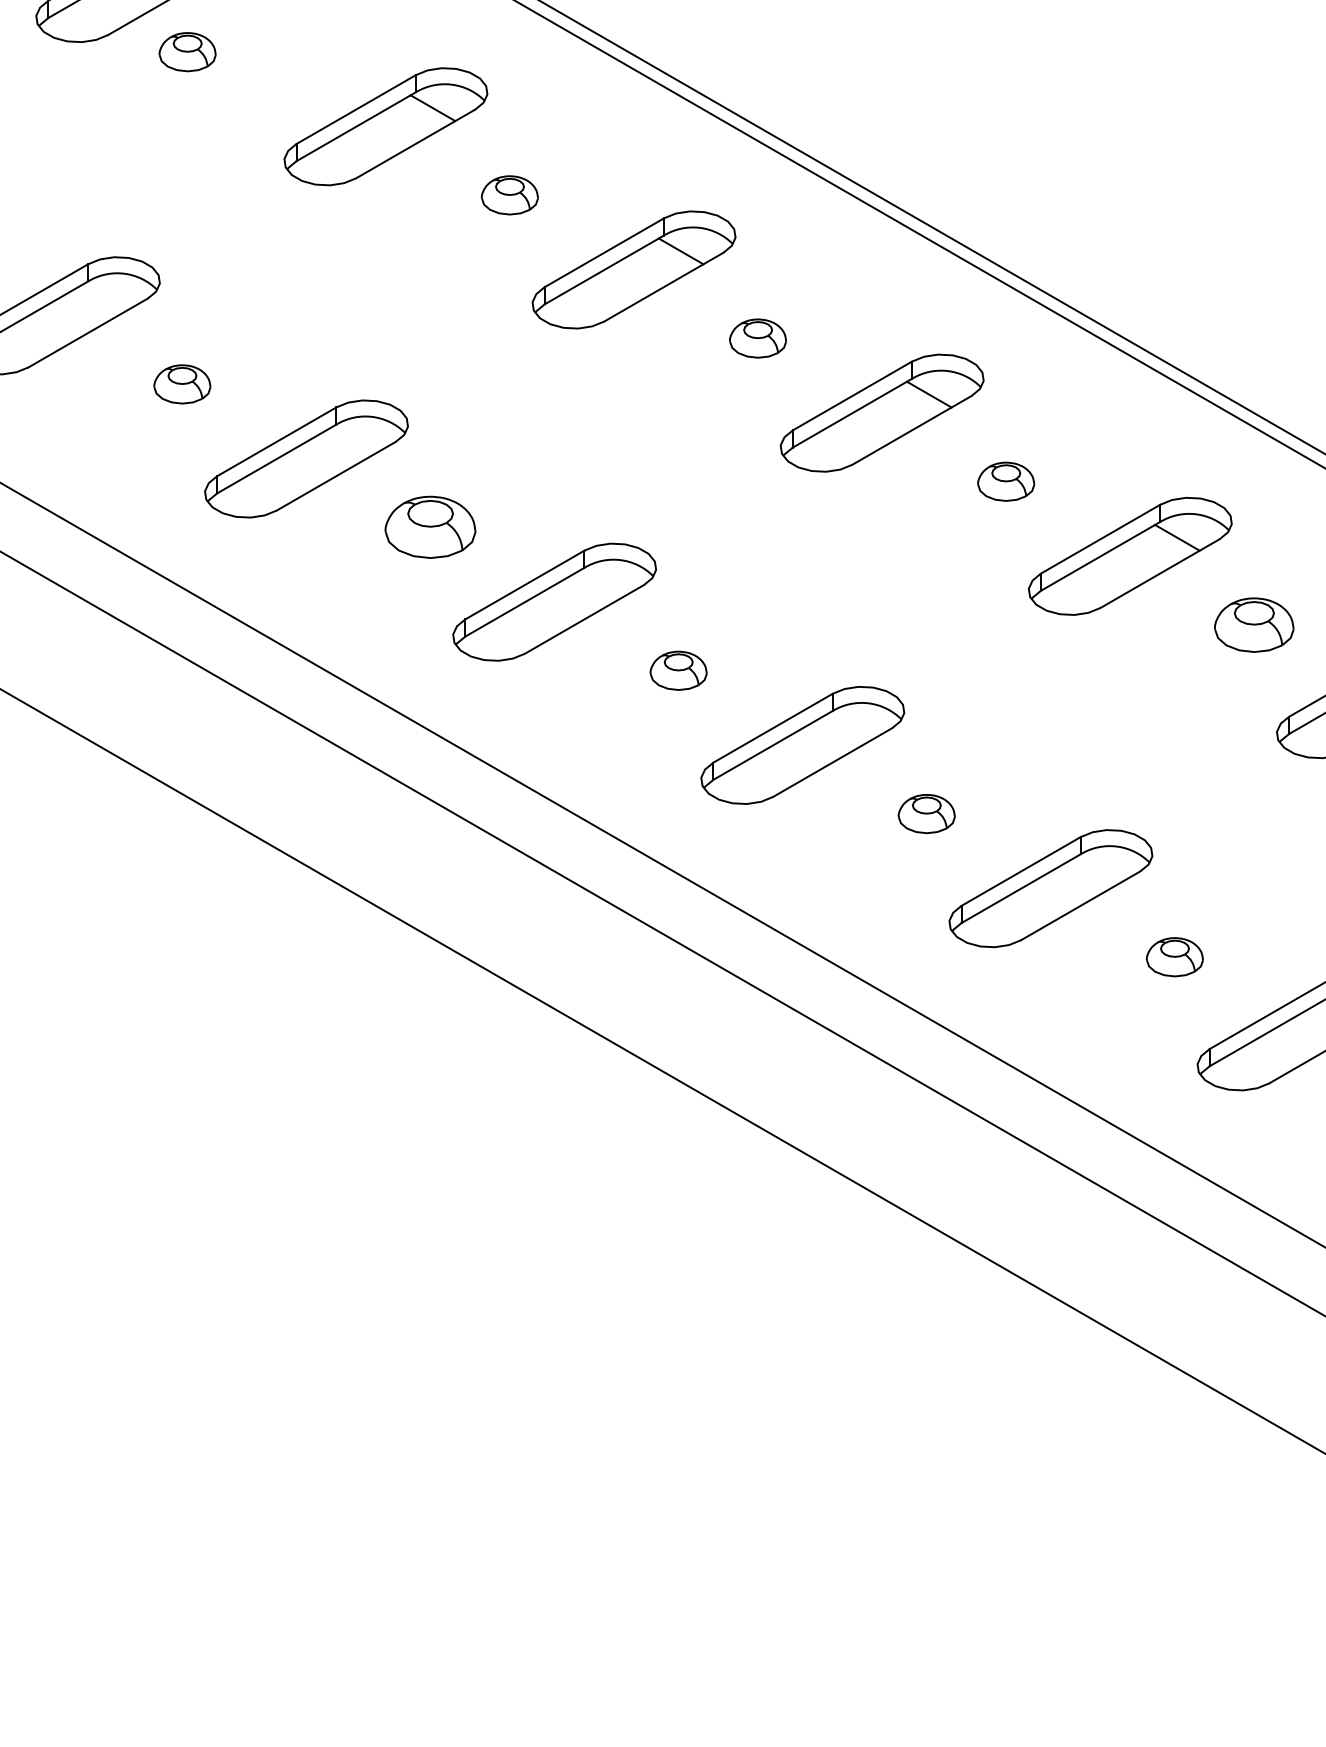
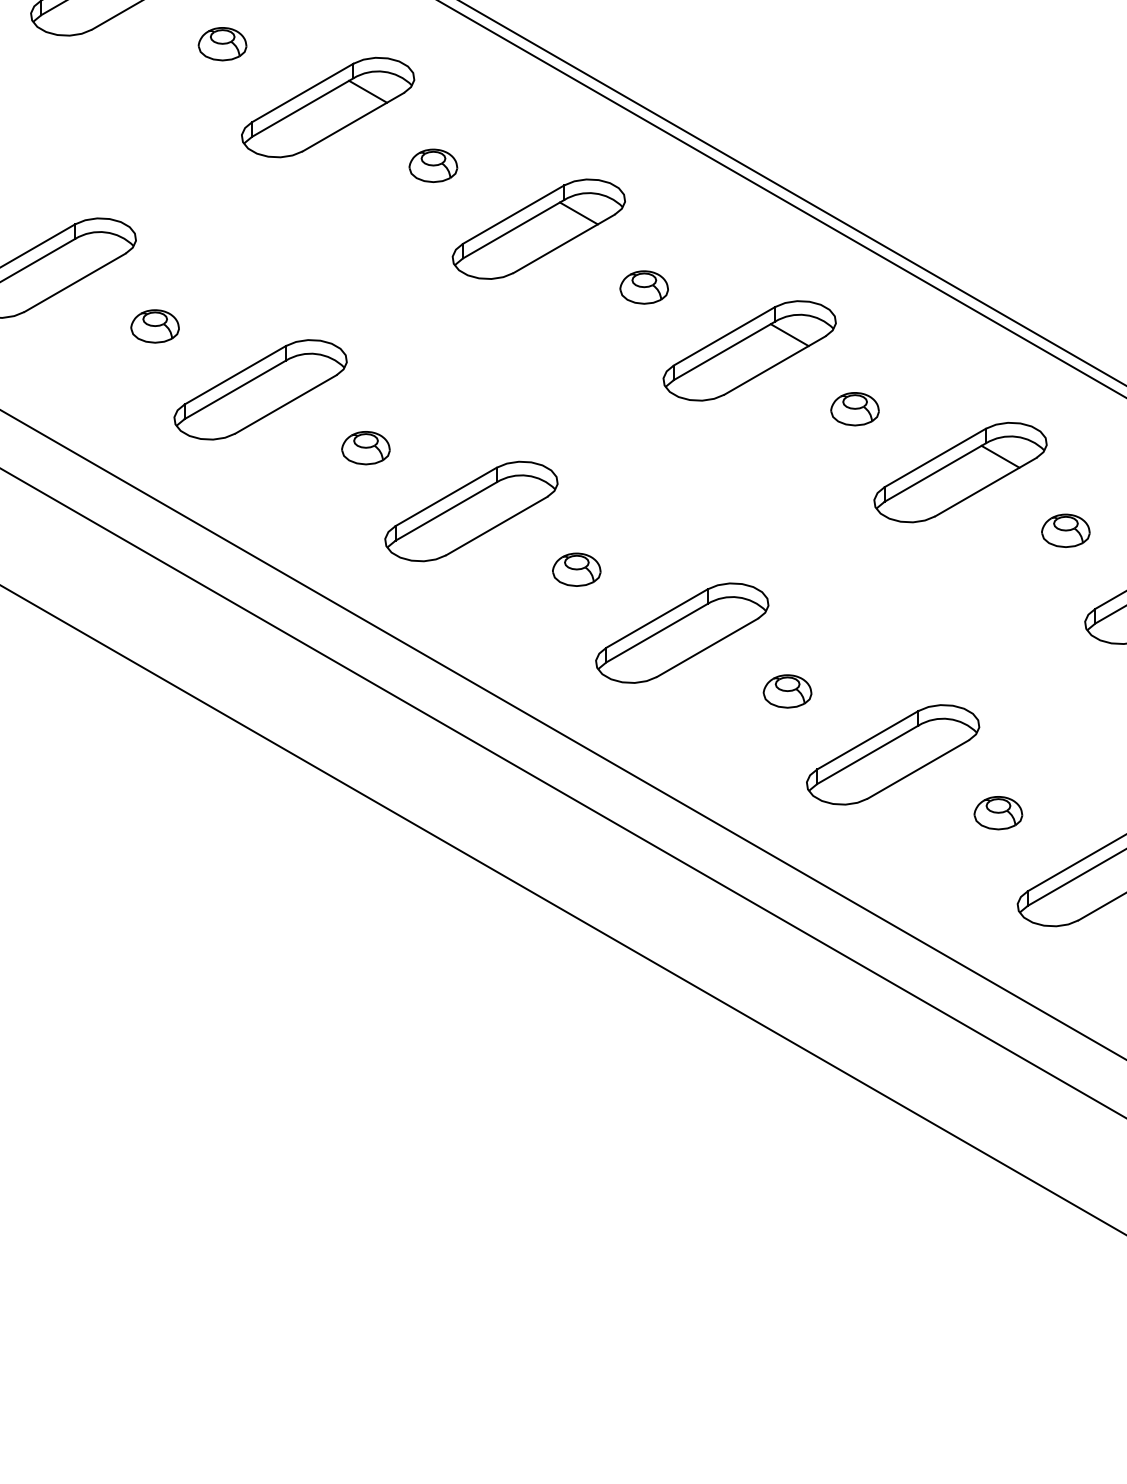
part: (187, 52) -> (222, 44), moved
part: (429, 528) -> (365, 448), size x0.62
part: (1253, 624) -> (1065, 530), size x0.71

